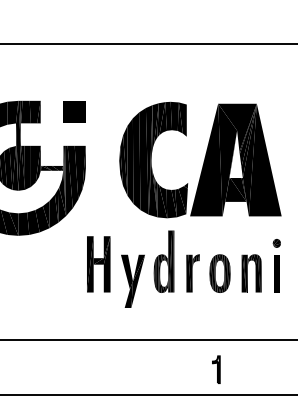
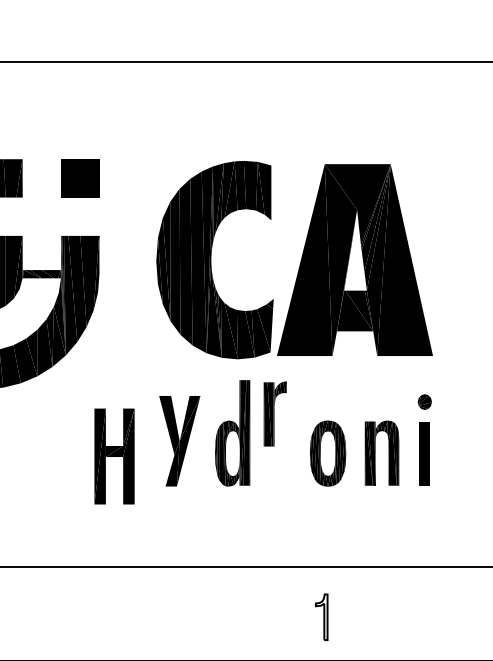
part: (98, 264) -> (114, 456), moved
part: (192, 273) -> (274, 414), moved
part: (132, 280) -> (178, 439), moved

